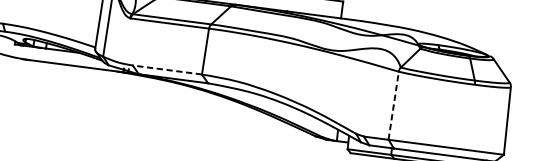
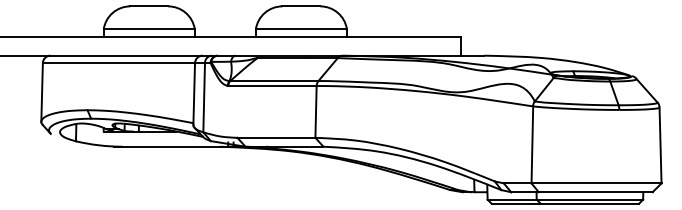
line: (167, 69) -> (276, 137), dashed -> solid
line: (393, 105) -> (532, 144), dashed -> solid

